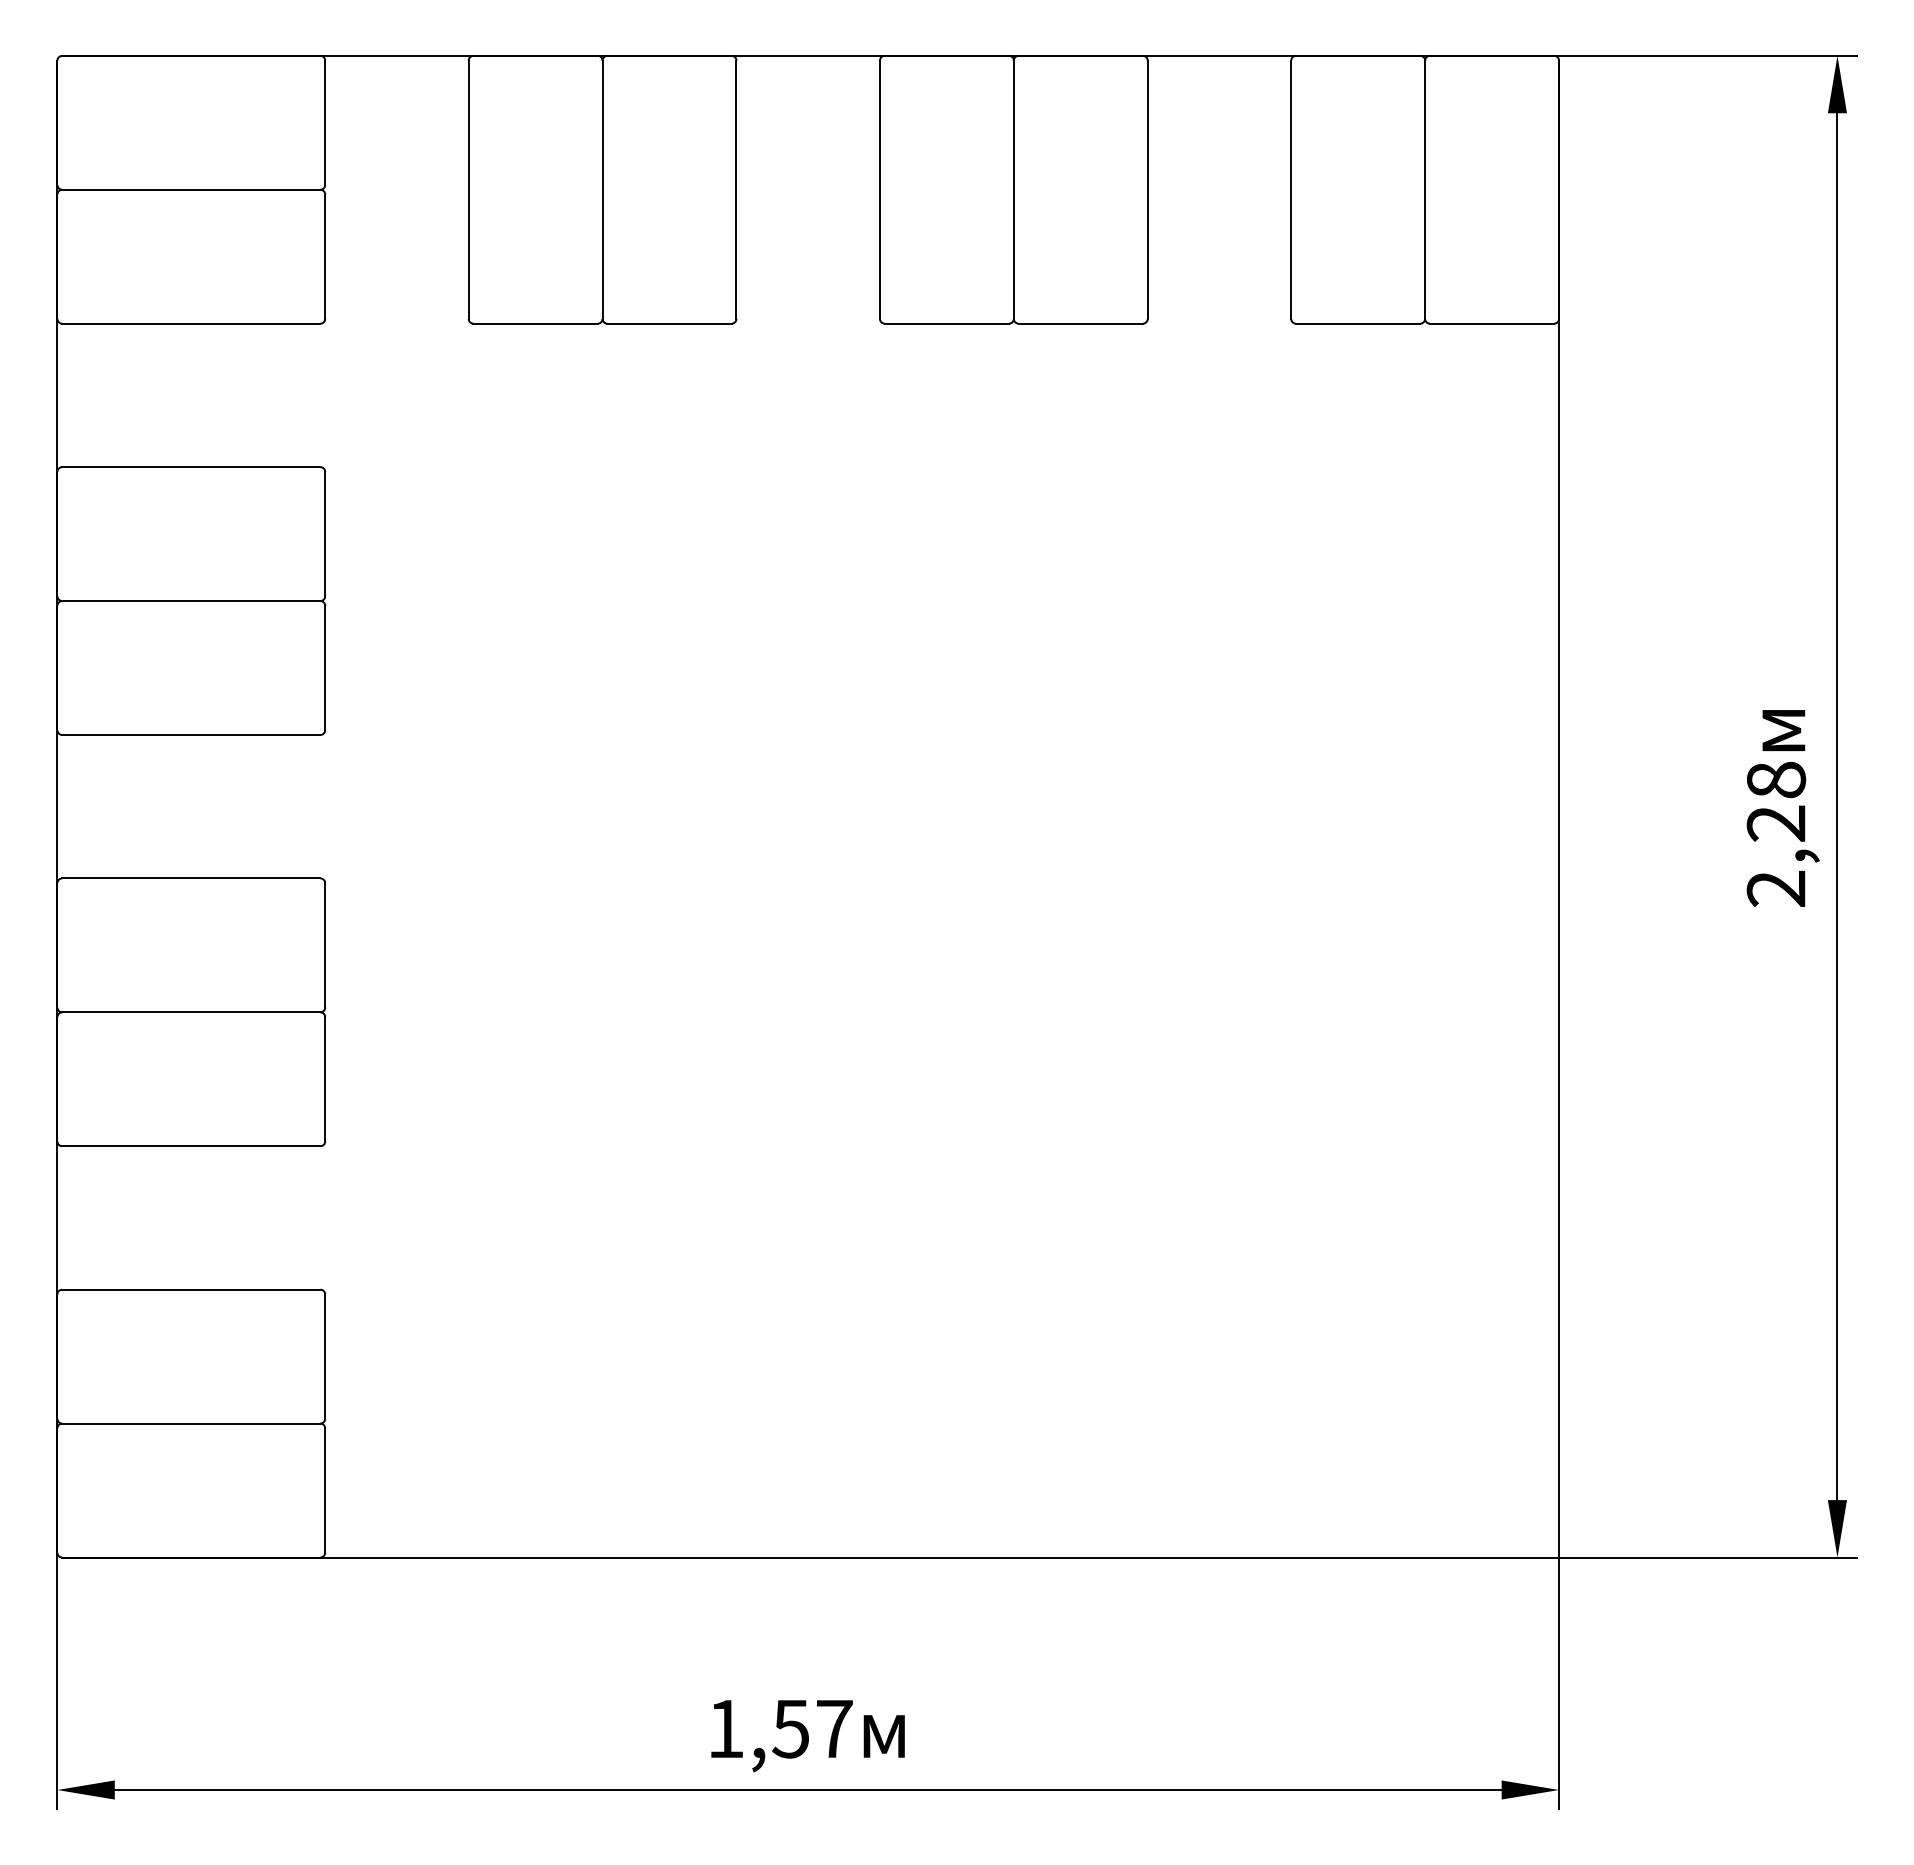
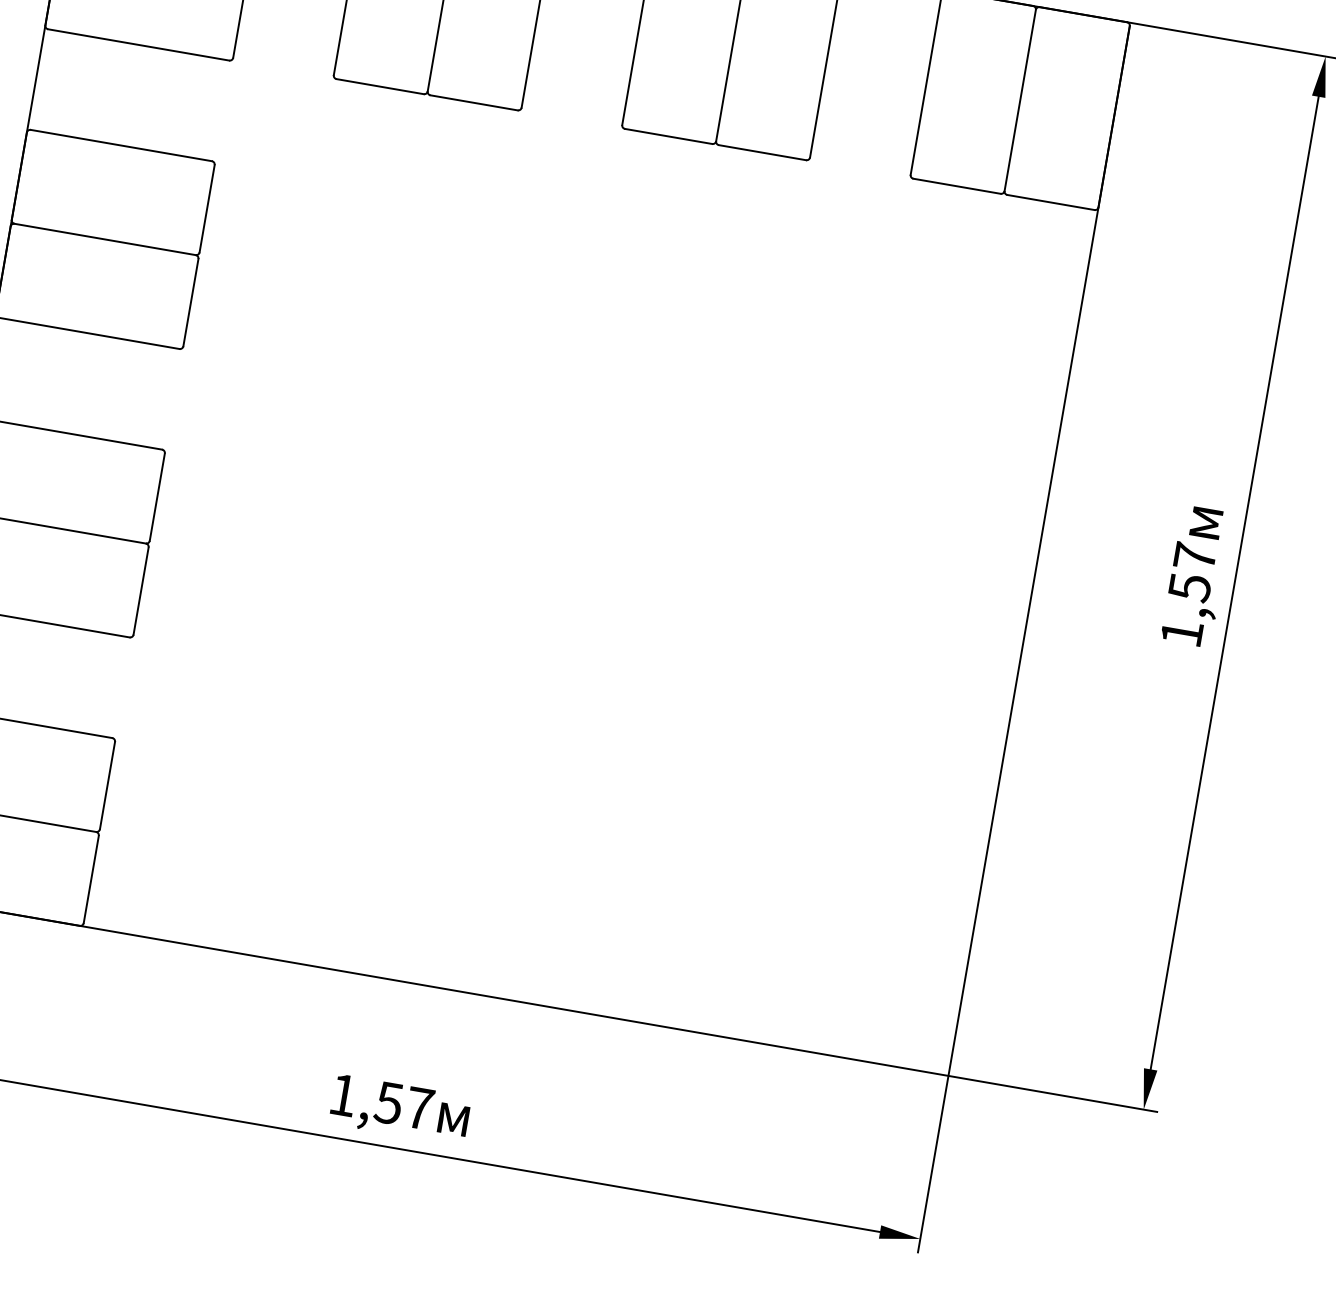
text: (1776, 834) -> (1188, 595), 2,28 -> 1,57

